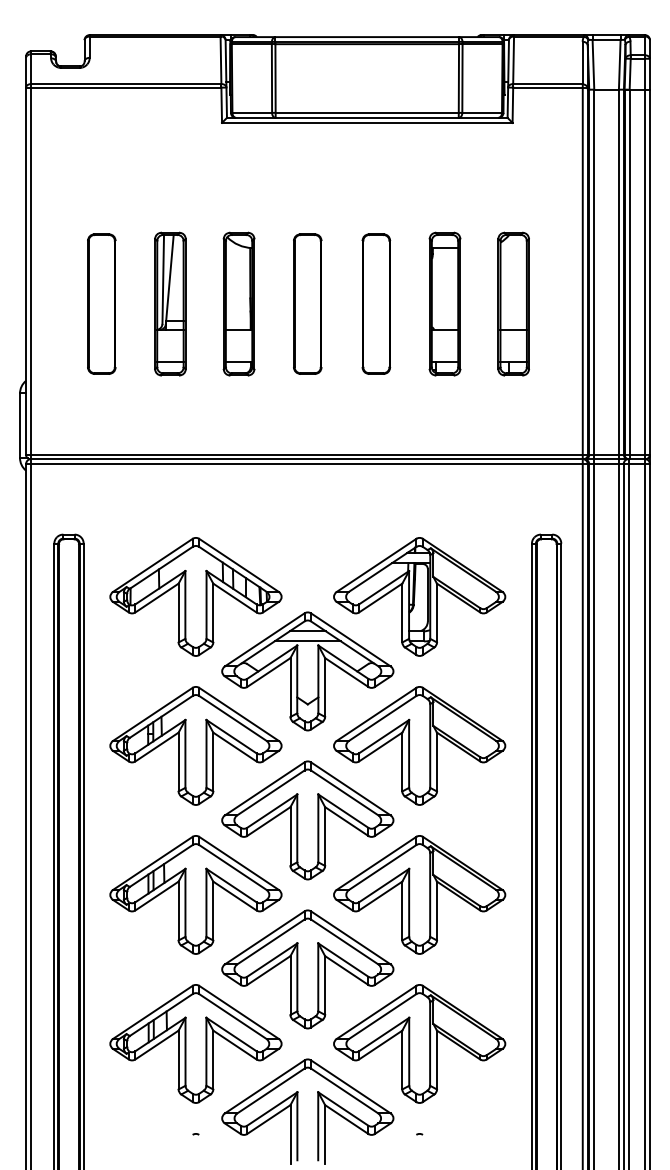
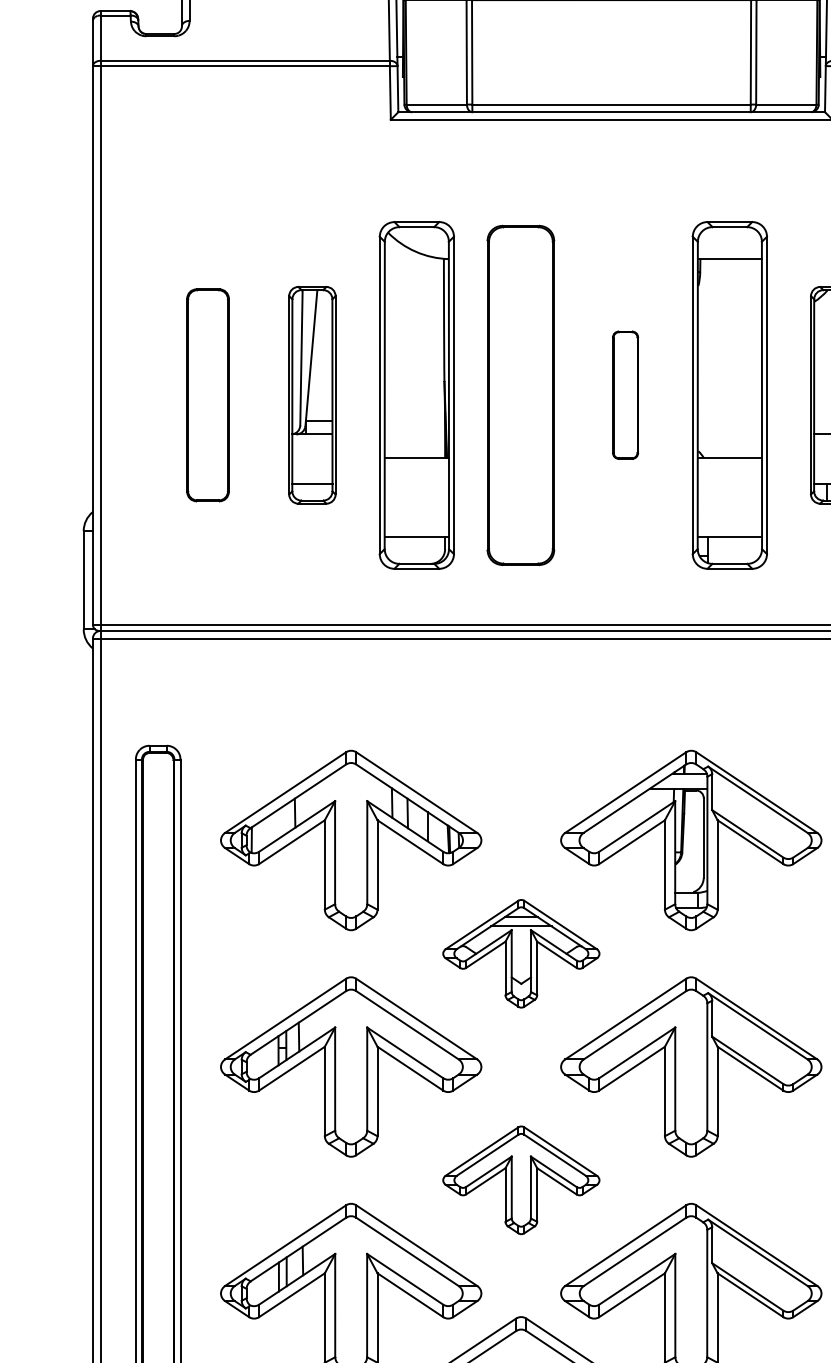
part: (238, 303) -> (415, 394), size x1.6
part: (307, 303) -> (520, 394), size x1.6
part: (376, 303) -> (625, 394), size x0.6
part: (444, 303) -> (729, 394), size x1.6
part: (307, 671) -> (520, 953), size x0.6
part: (307, 820) -> (520, 1180), size x0.6

